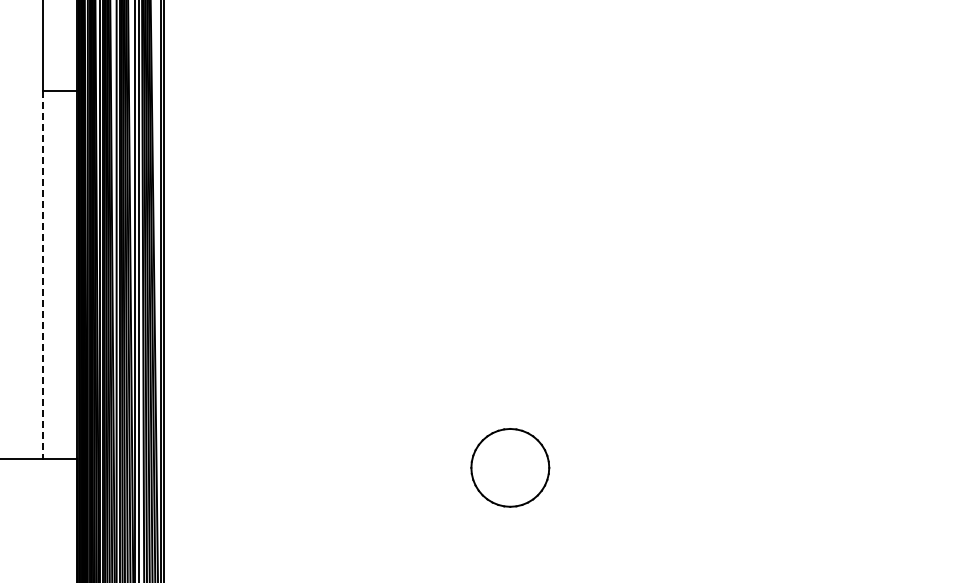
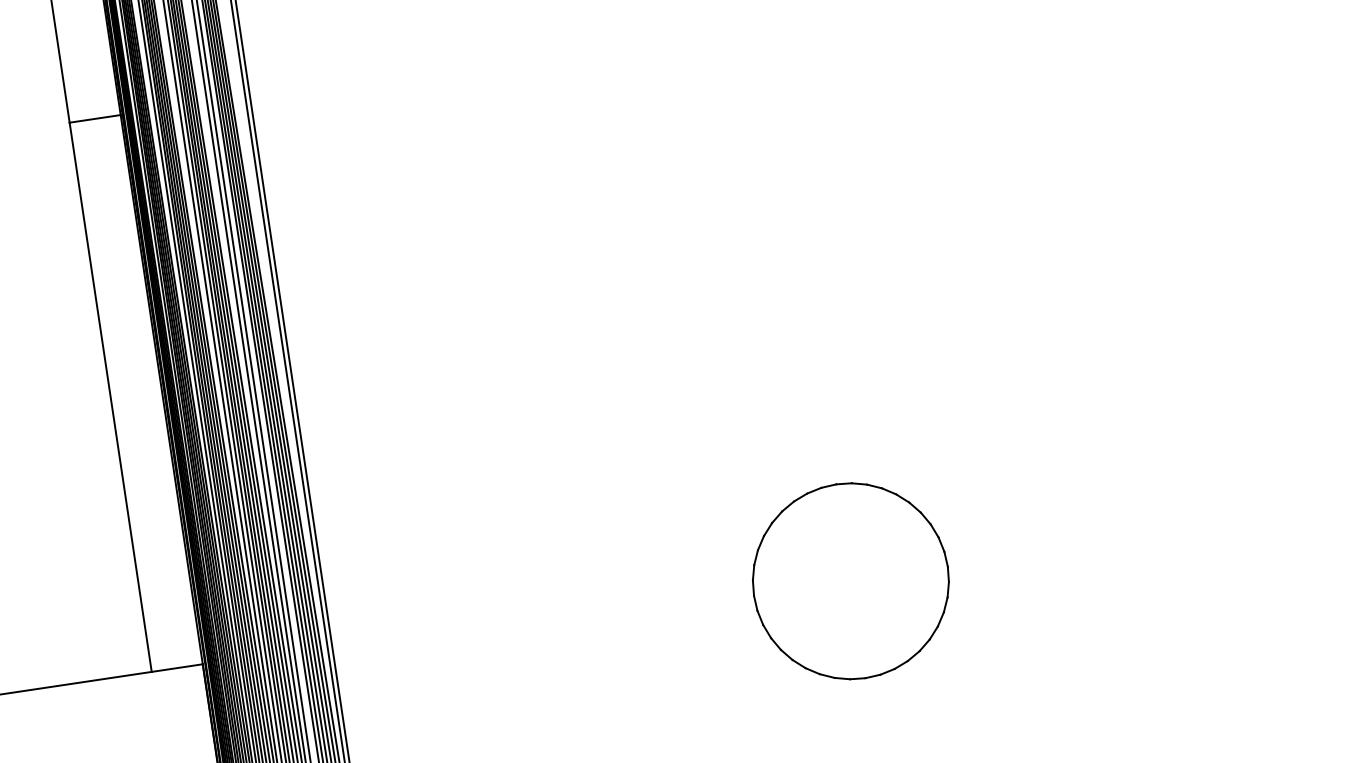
line: (43, 274) -> (110, 396), dashed -> solid
part: (510, 467) -> (851, 580), size x1.67

